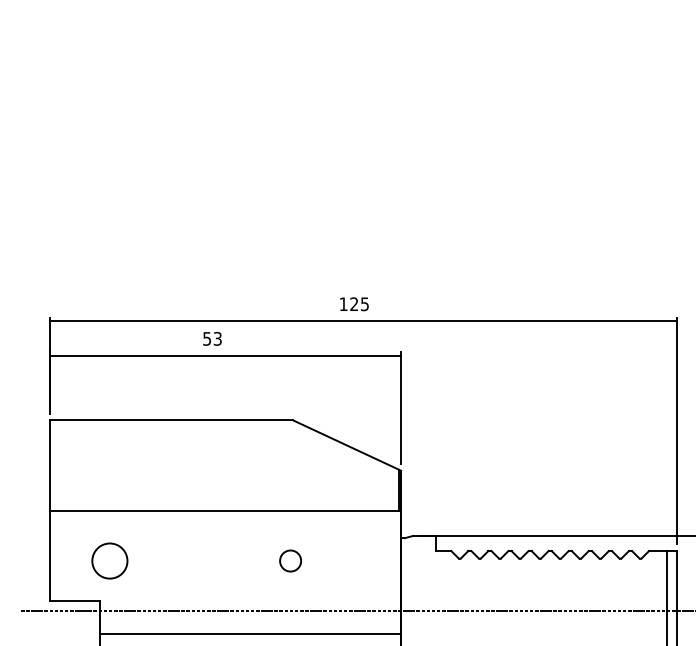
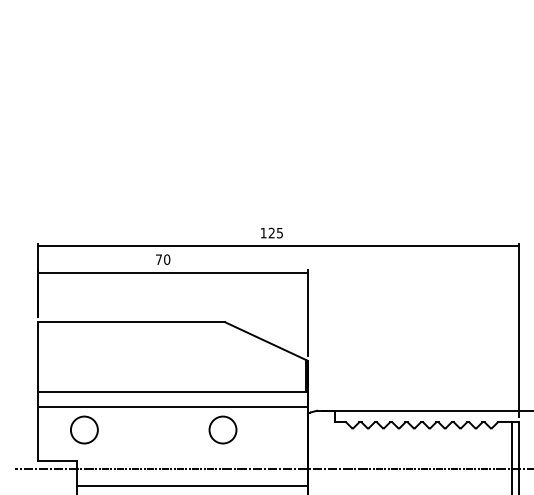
text: (213, 338) -> (163, 259), 53 -> 70
line: (224, 530) -> (172, 406), added
circle: (289, 560) -> (222, 429), size x1.67

